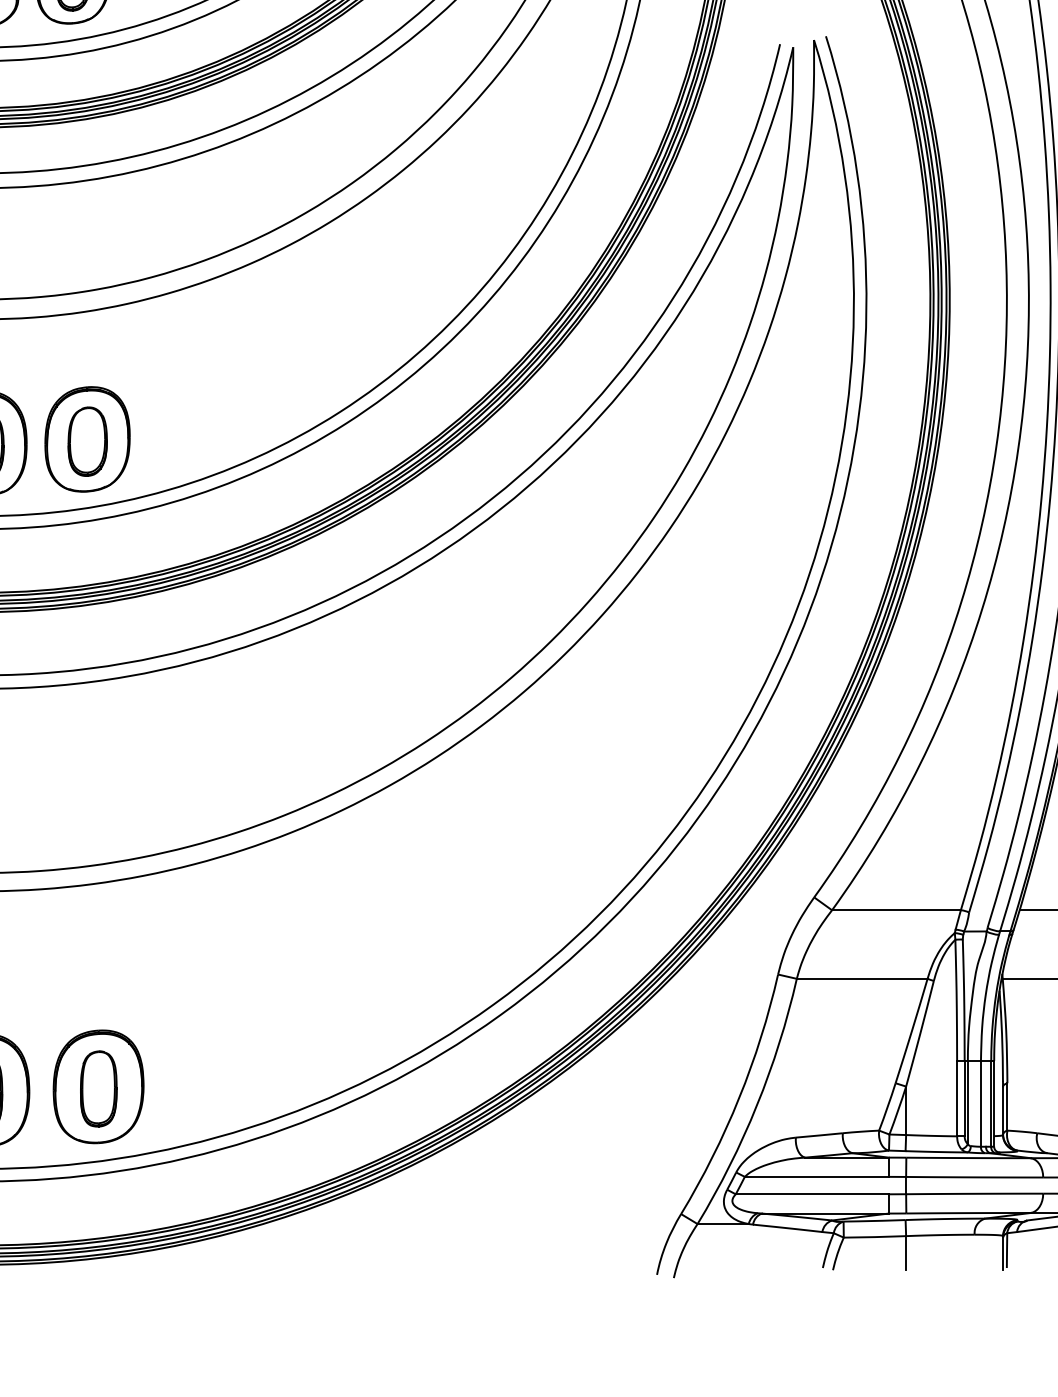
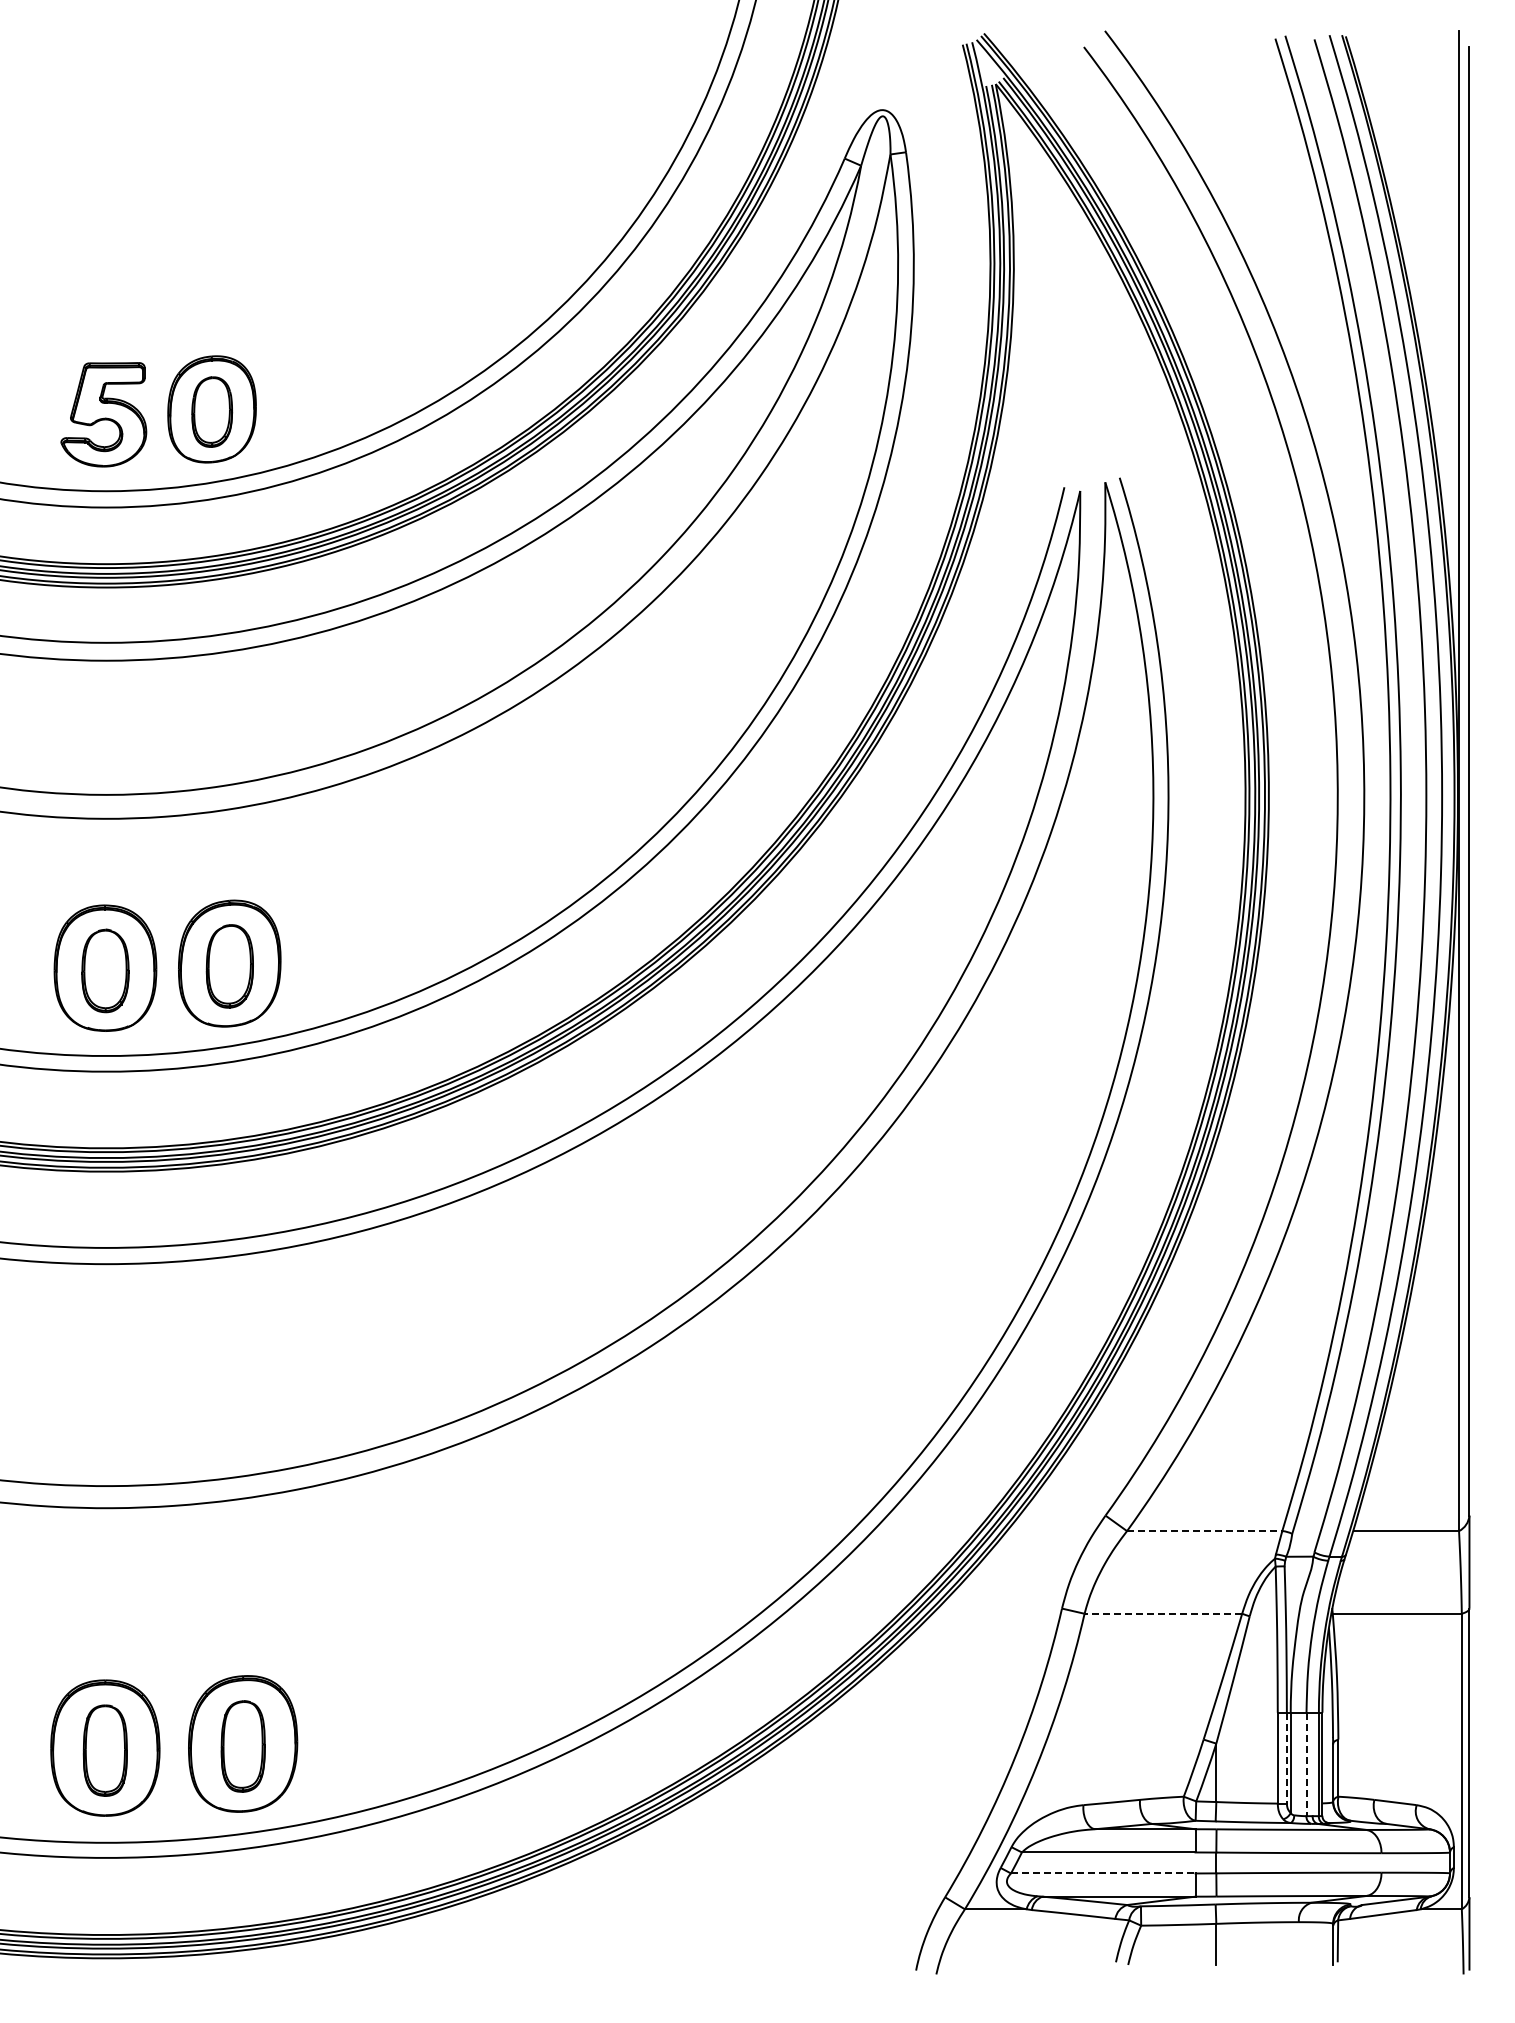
line: (896, 910) -> (1204, 1531), solid -> dashed
line: (862, 978) -> (1163, 1613), solid -> dashed
line: (964, 1098) -> (1286, 1758), solid -> dashed
line: (980, 1103) -> (1306, 1764), solid -> dashed
line: (812, 1194) -> (1103, 1873), solid -> dashed

